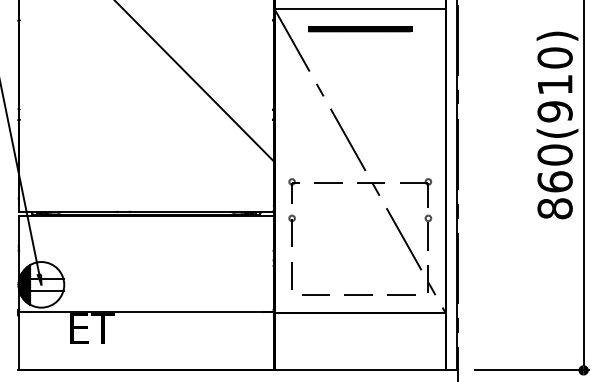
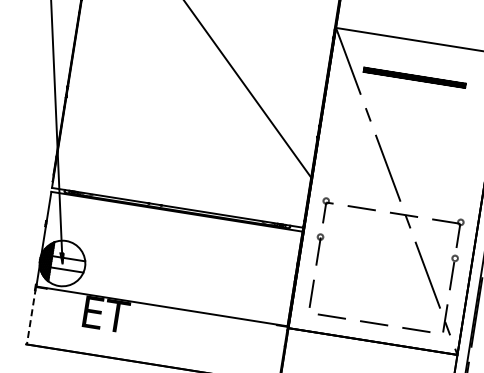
part: (360, 29) -> (414, 78), moved
line: (18, 341) -> (31, 315), solid -> dashed

